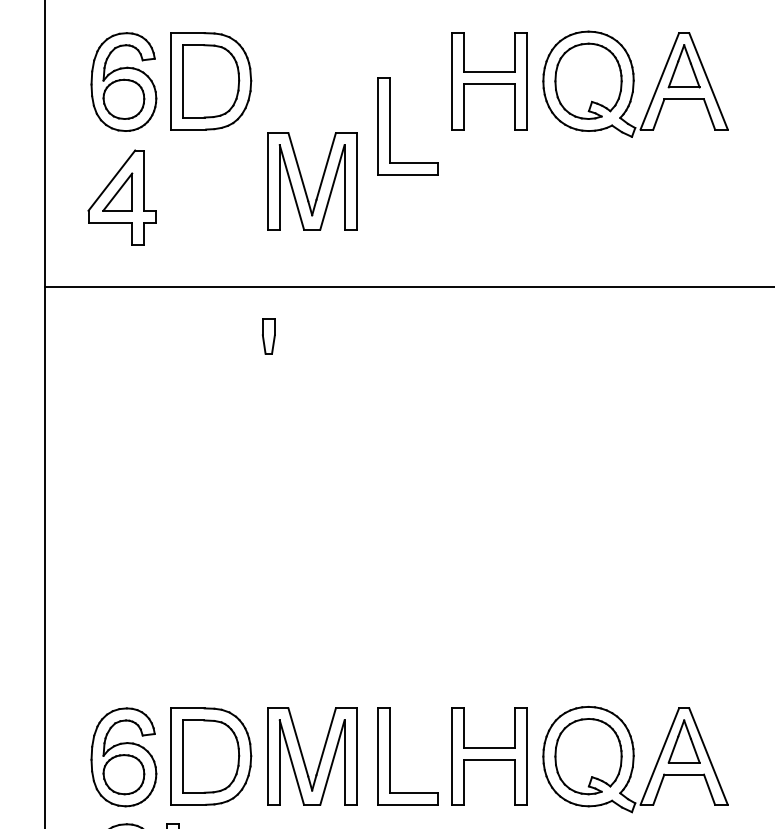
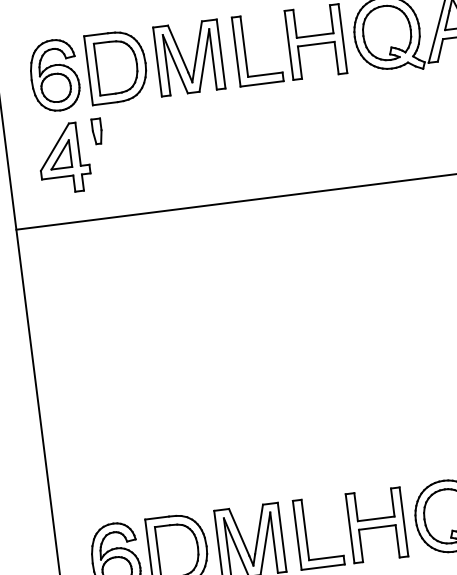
part: (390, 126) -> (245, 51), moved
part: (320, 181) -> (195, 57), moved
part: (268, 336) -> (97, 131), moved

